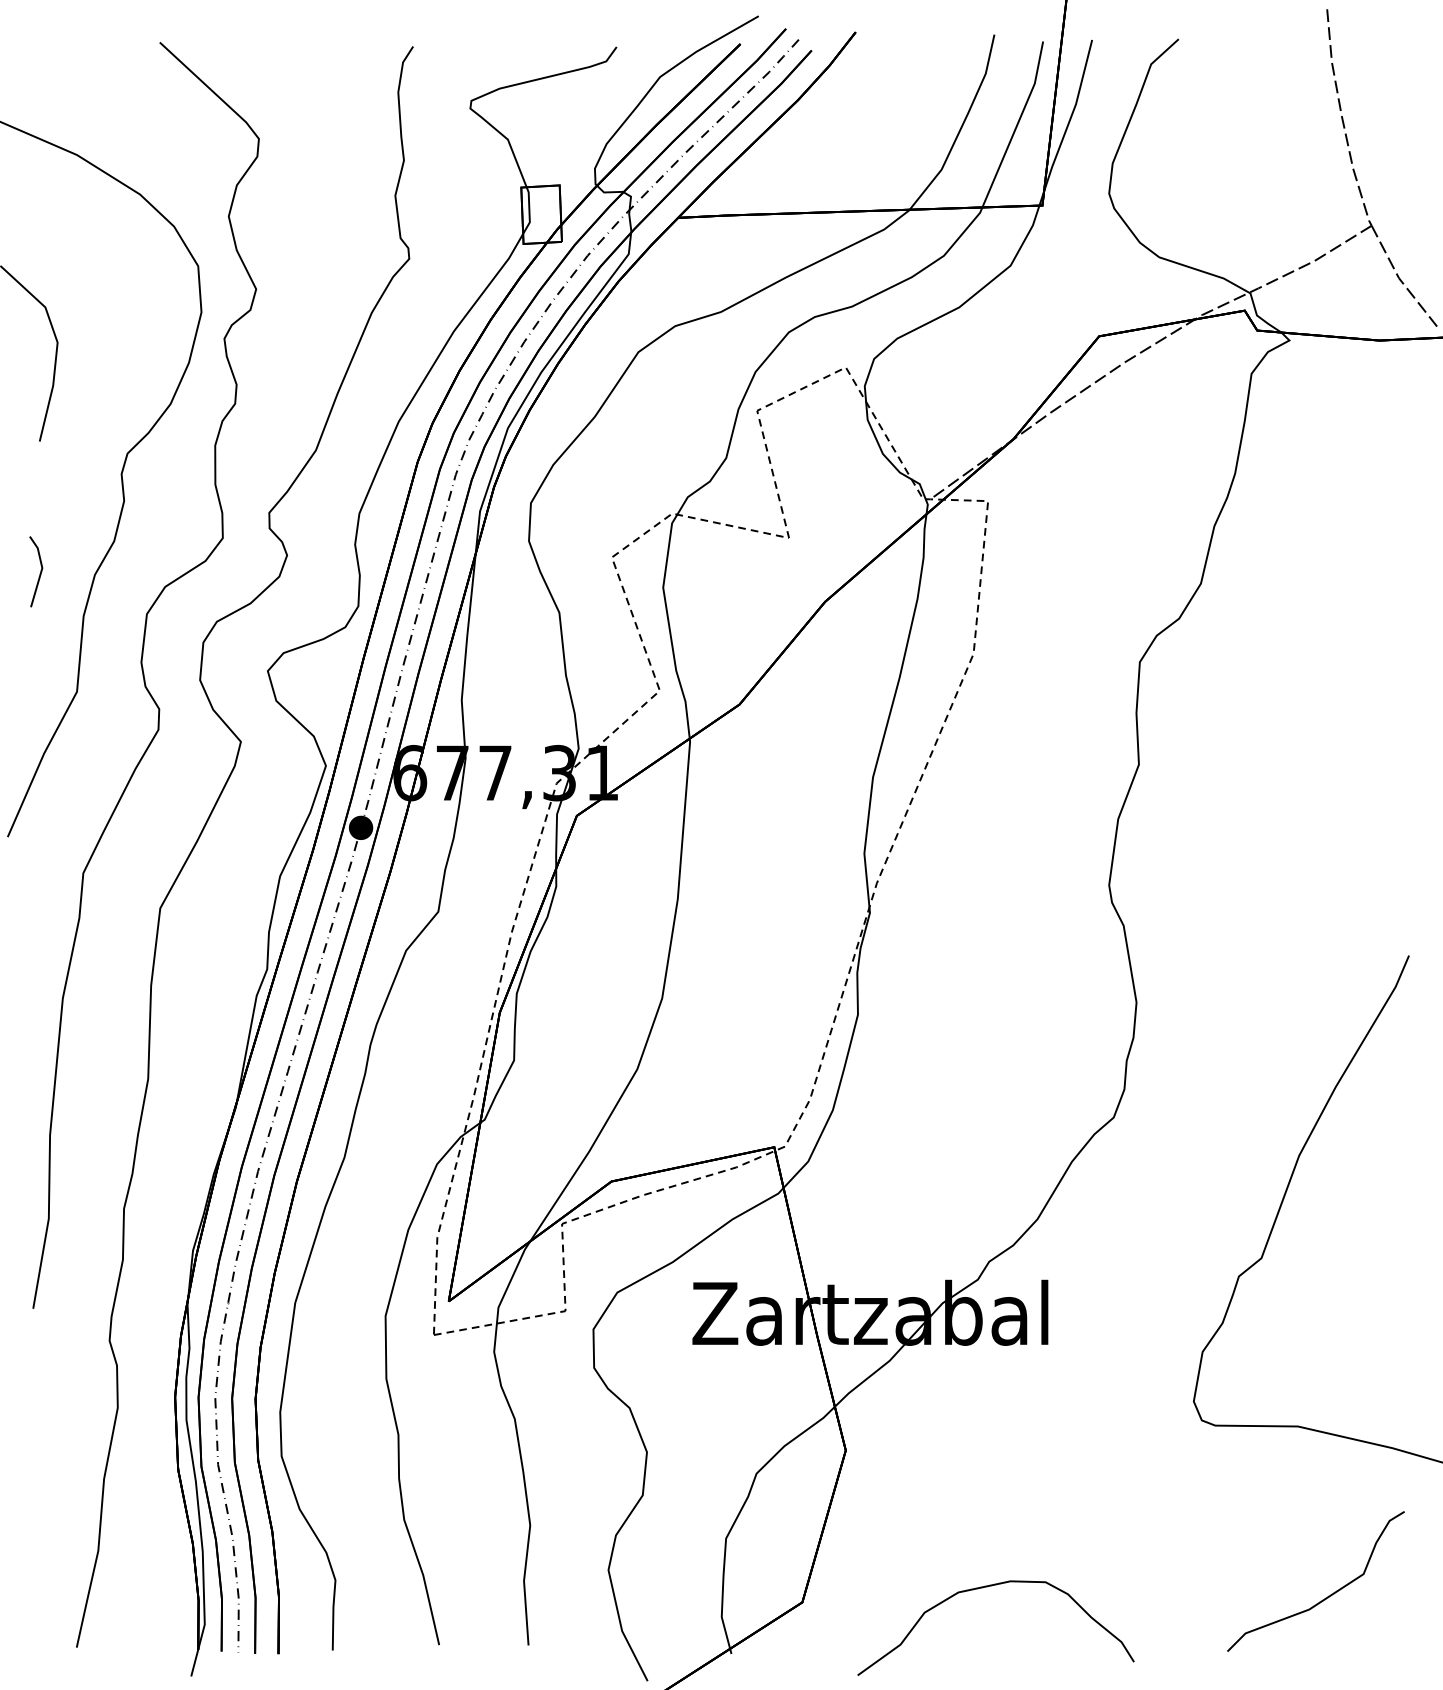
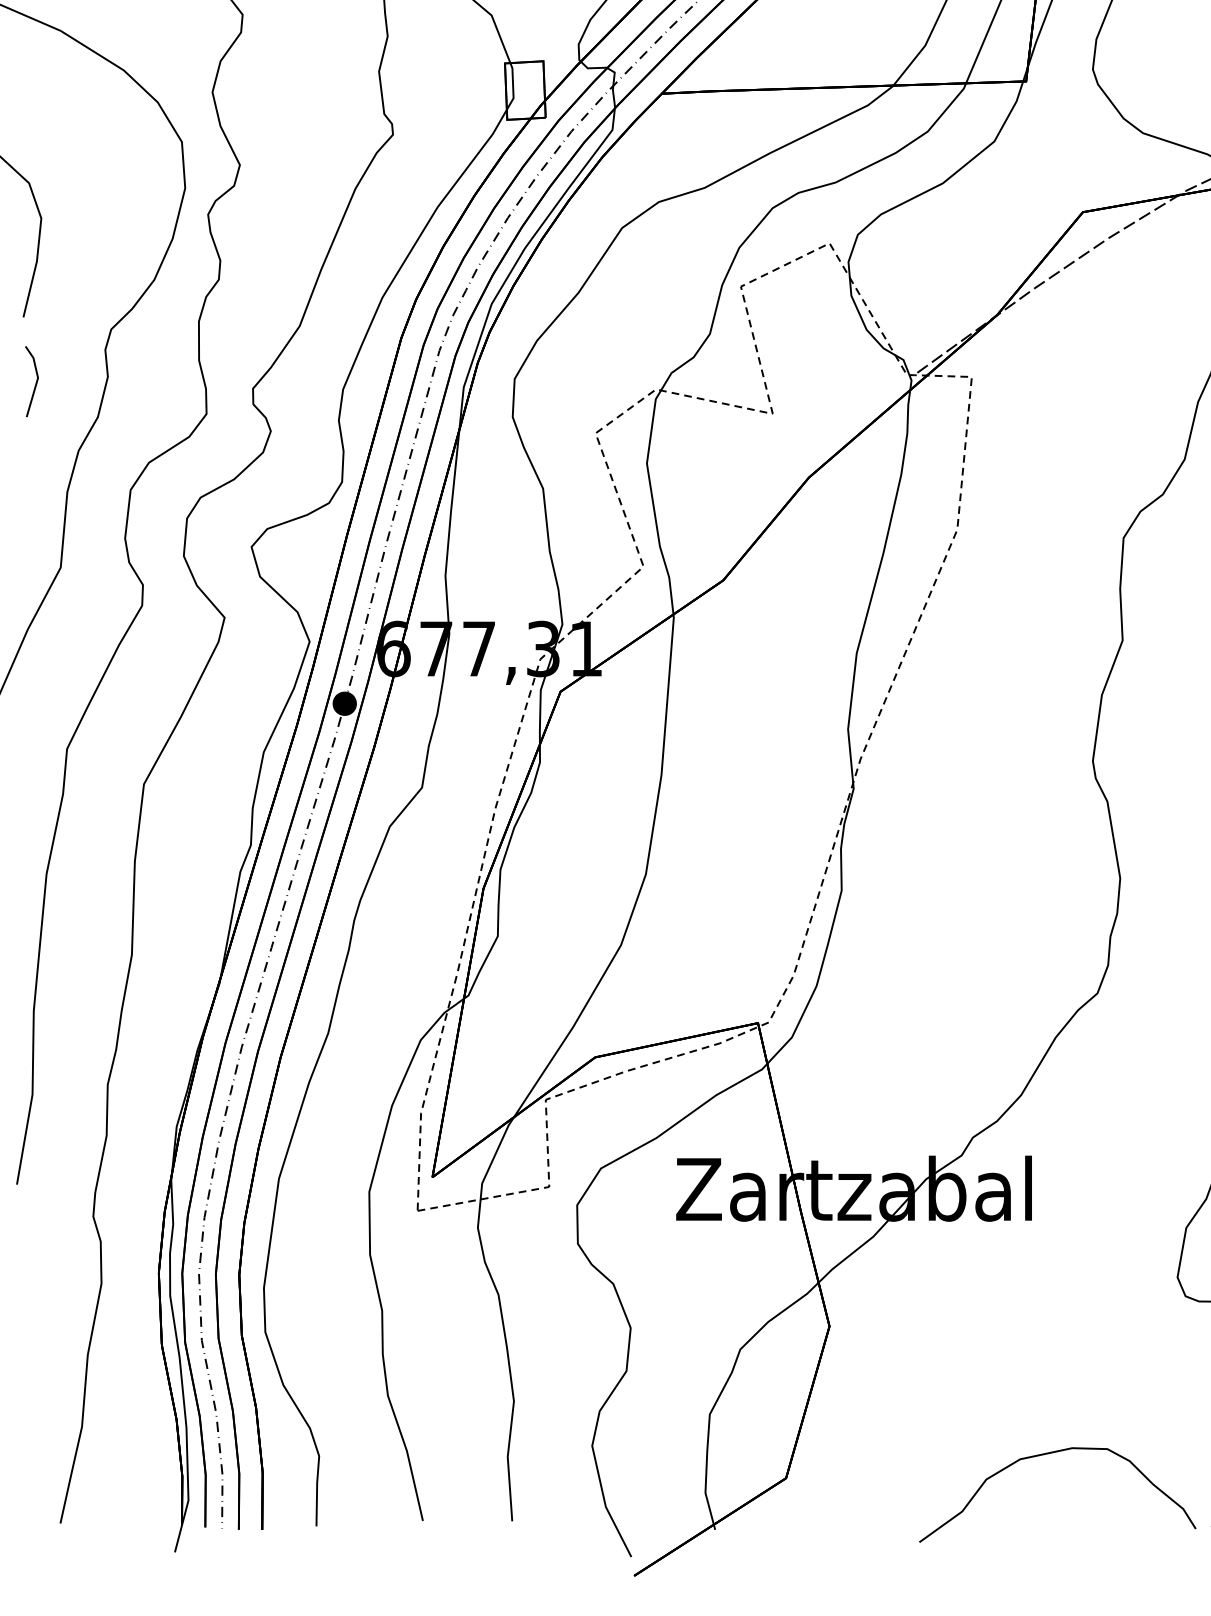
line: (39, 573) -> (35, 383), moved
curve: (987, 1587) -> (1049, 1454), moved

